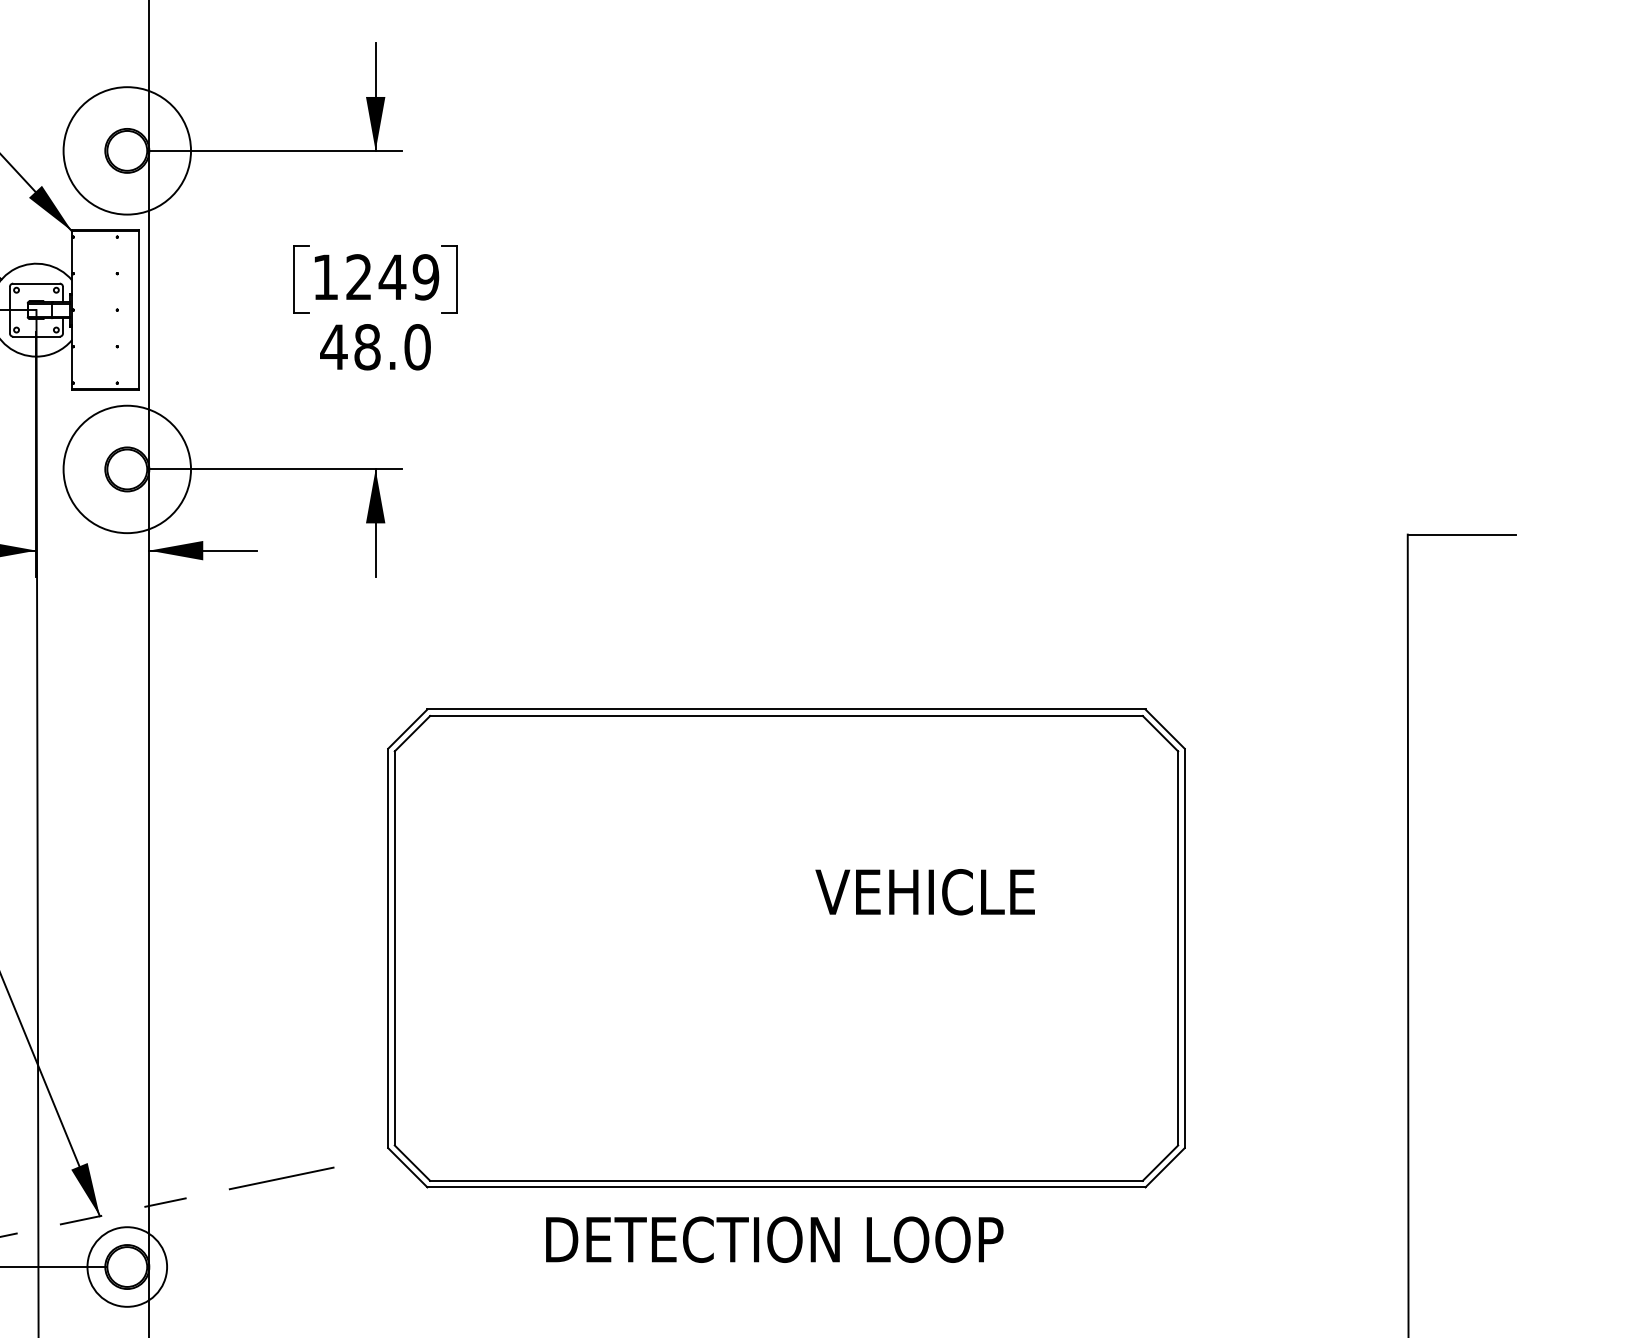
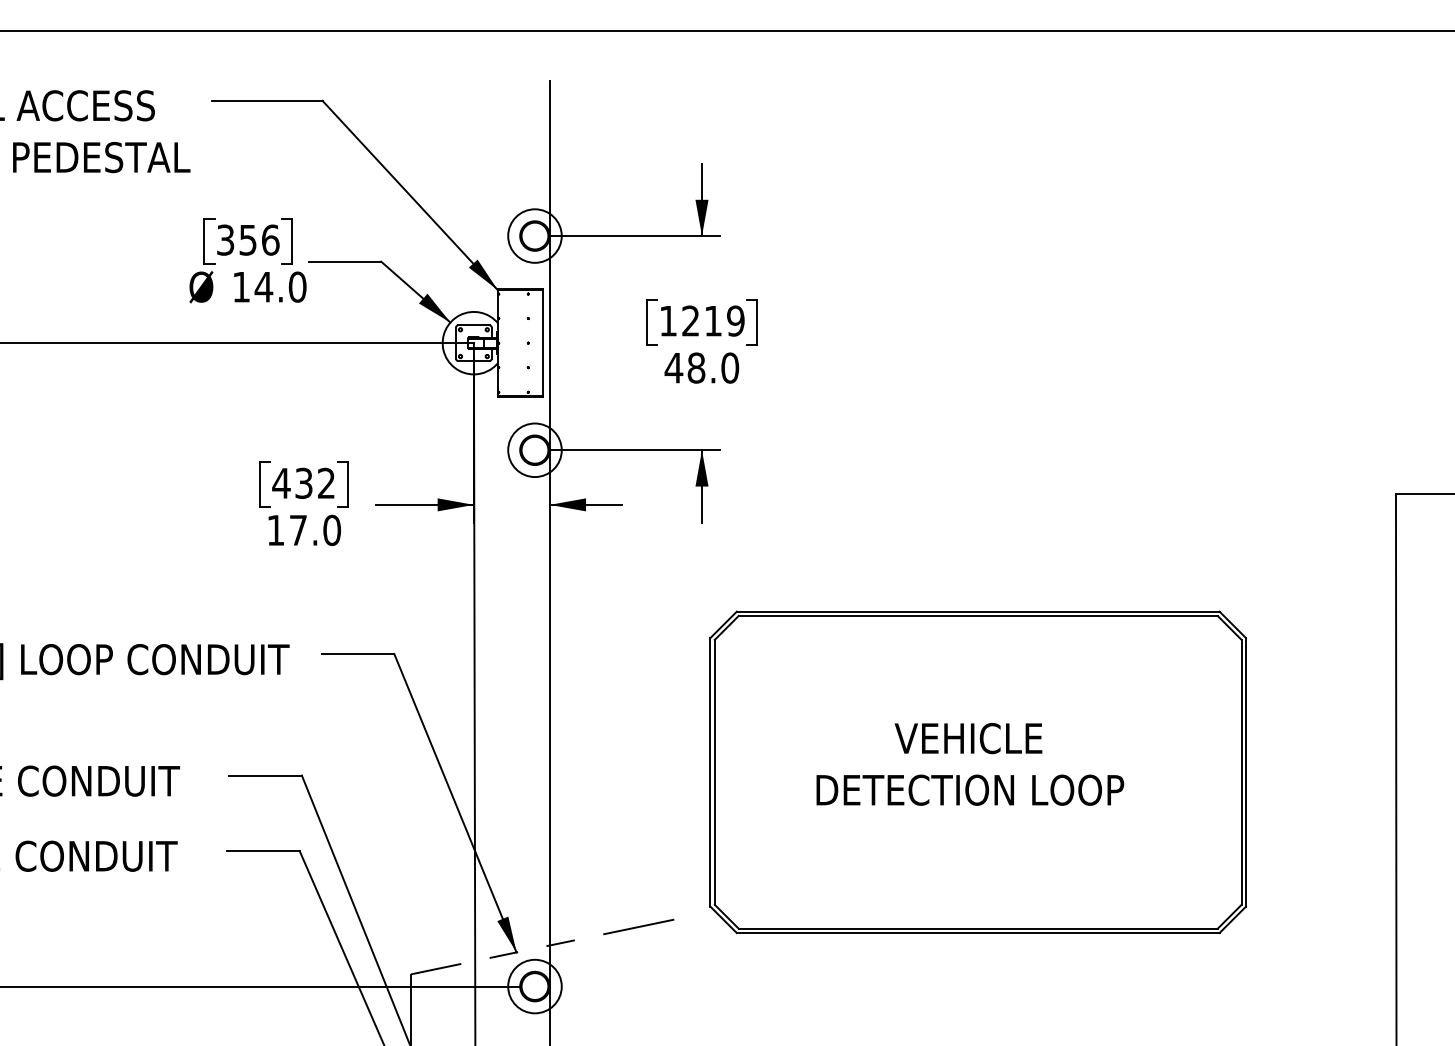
circle: (126, 150) -> (534, 235), size x0.62
text: (392, 277) -> (713, 321), 1249 -> 1219
circle: (126, 469) -> (534, 450), size x0.62
text: (925, 892) -> (968, 738), moved
text: (774, 1238) -> (970, 789), moved

